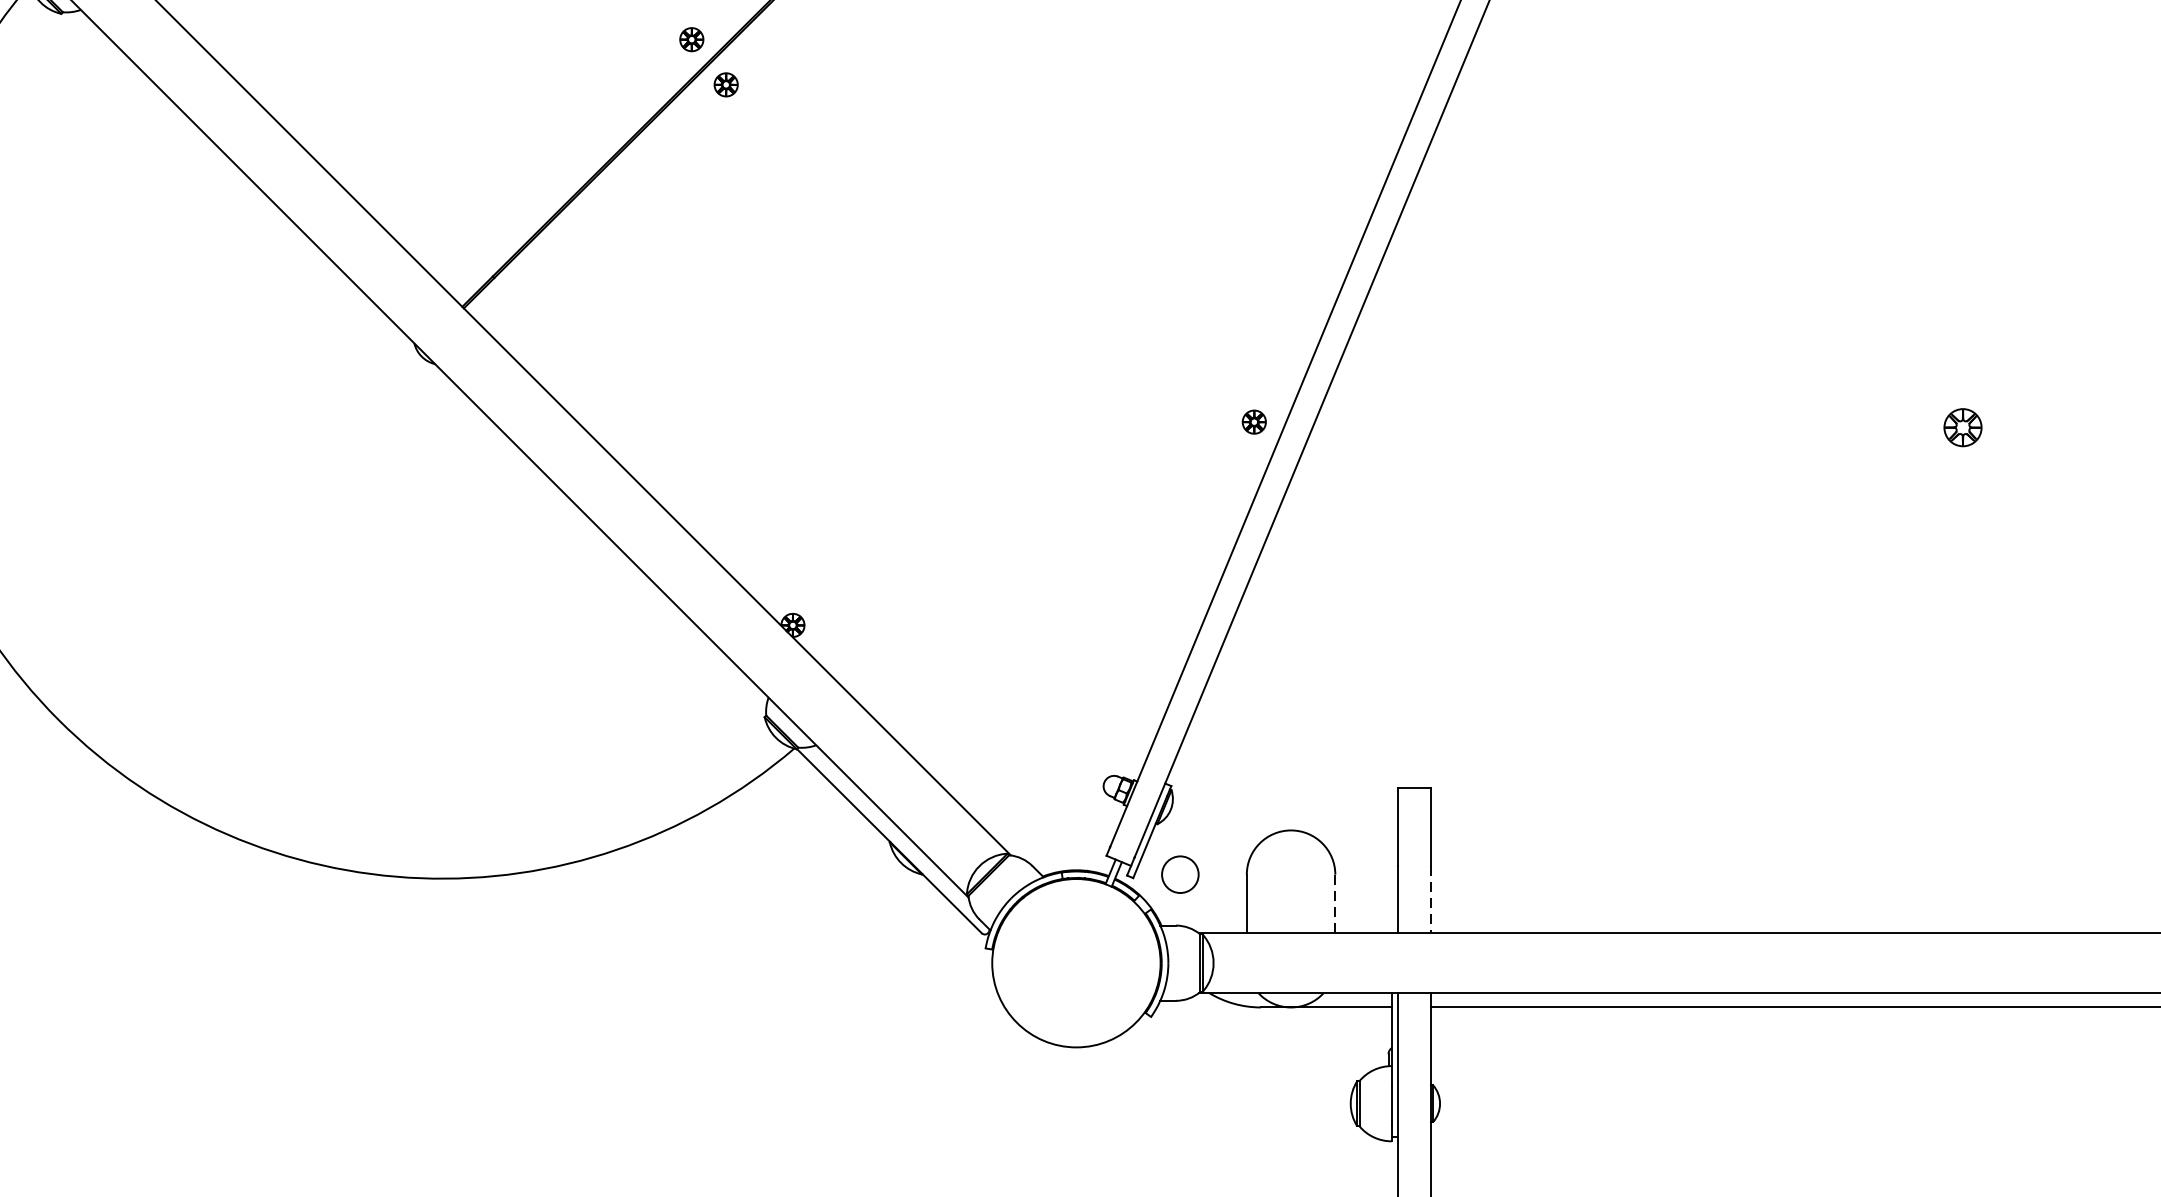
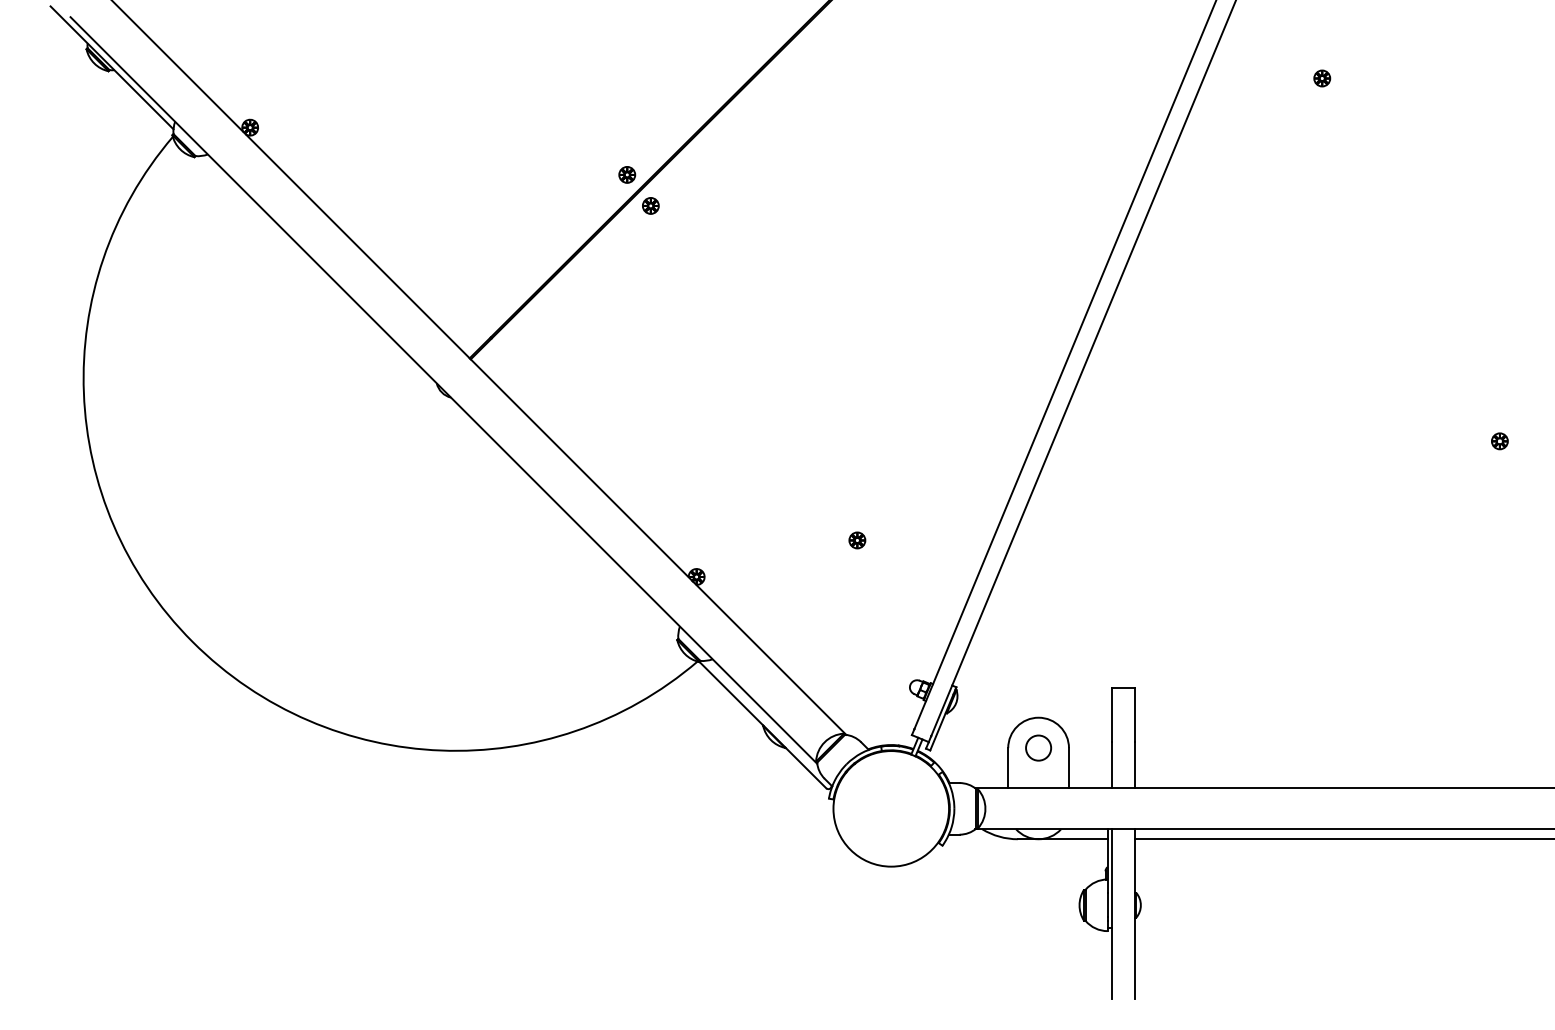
part: (1254, 422) -> (857, 540), moved
part: (1962, 428) -> (1499, 441), size x0.62
circle: (1180, 873) -> (1038, 747), moved
line: (1430, 900) -> (1134, 765), dashed -> solid
line: (1334, 902) -> (1068, 767), dashed -> solid

